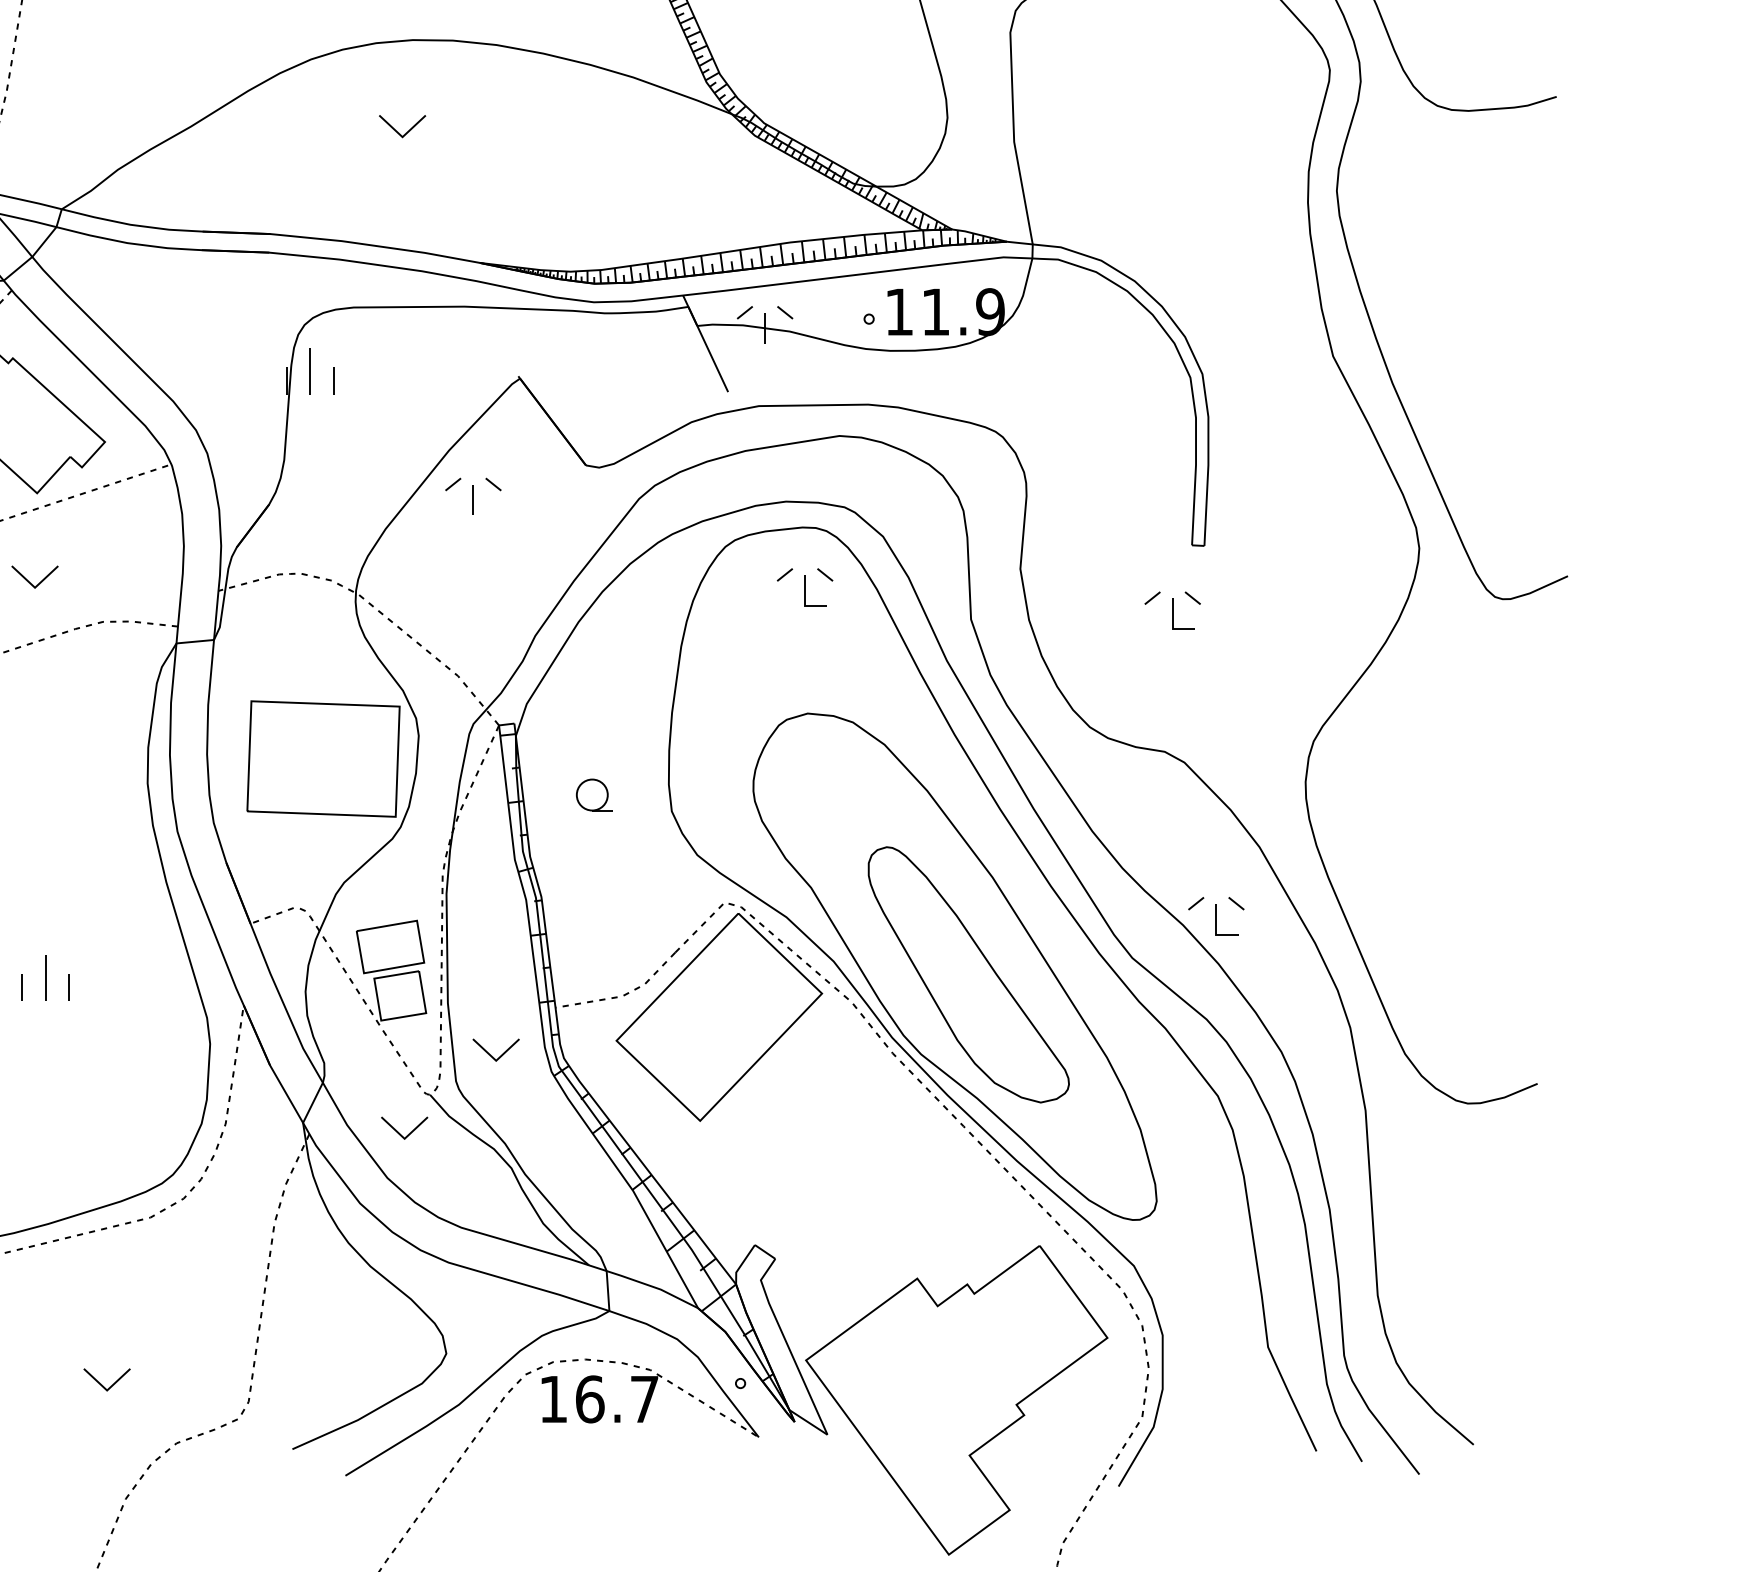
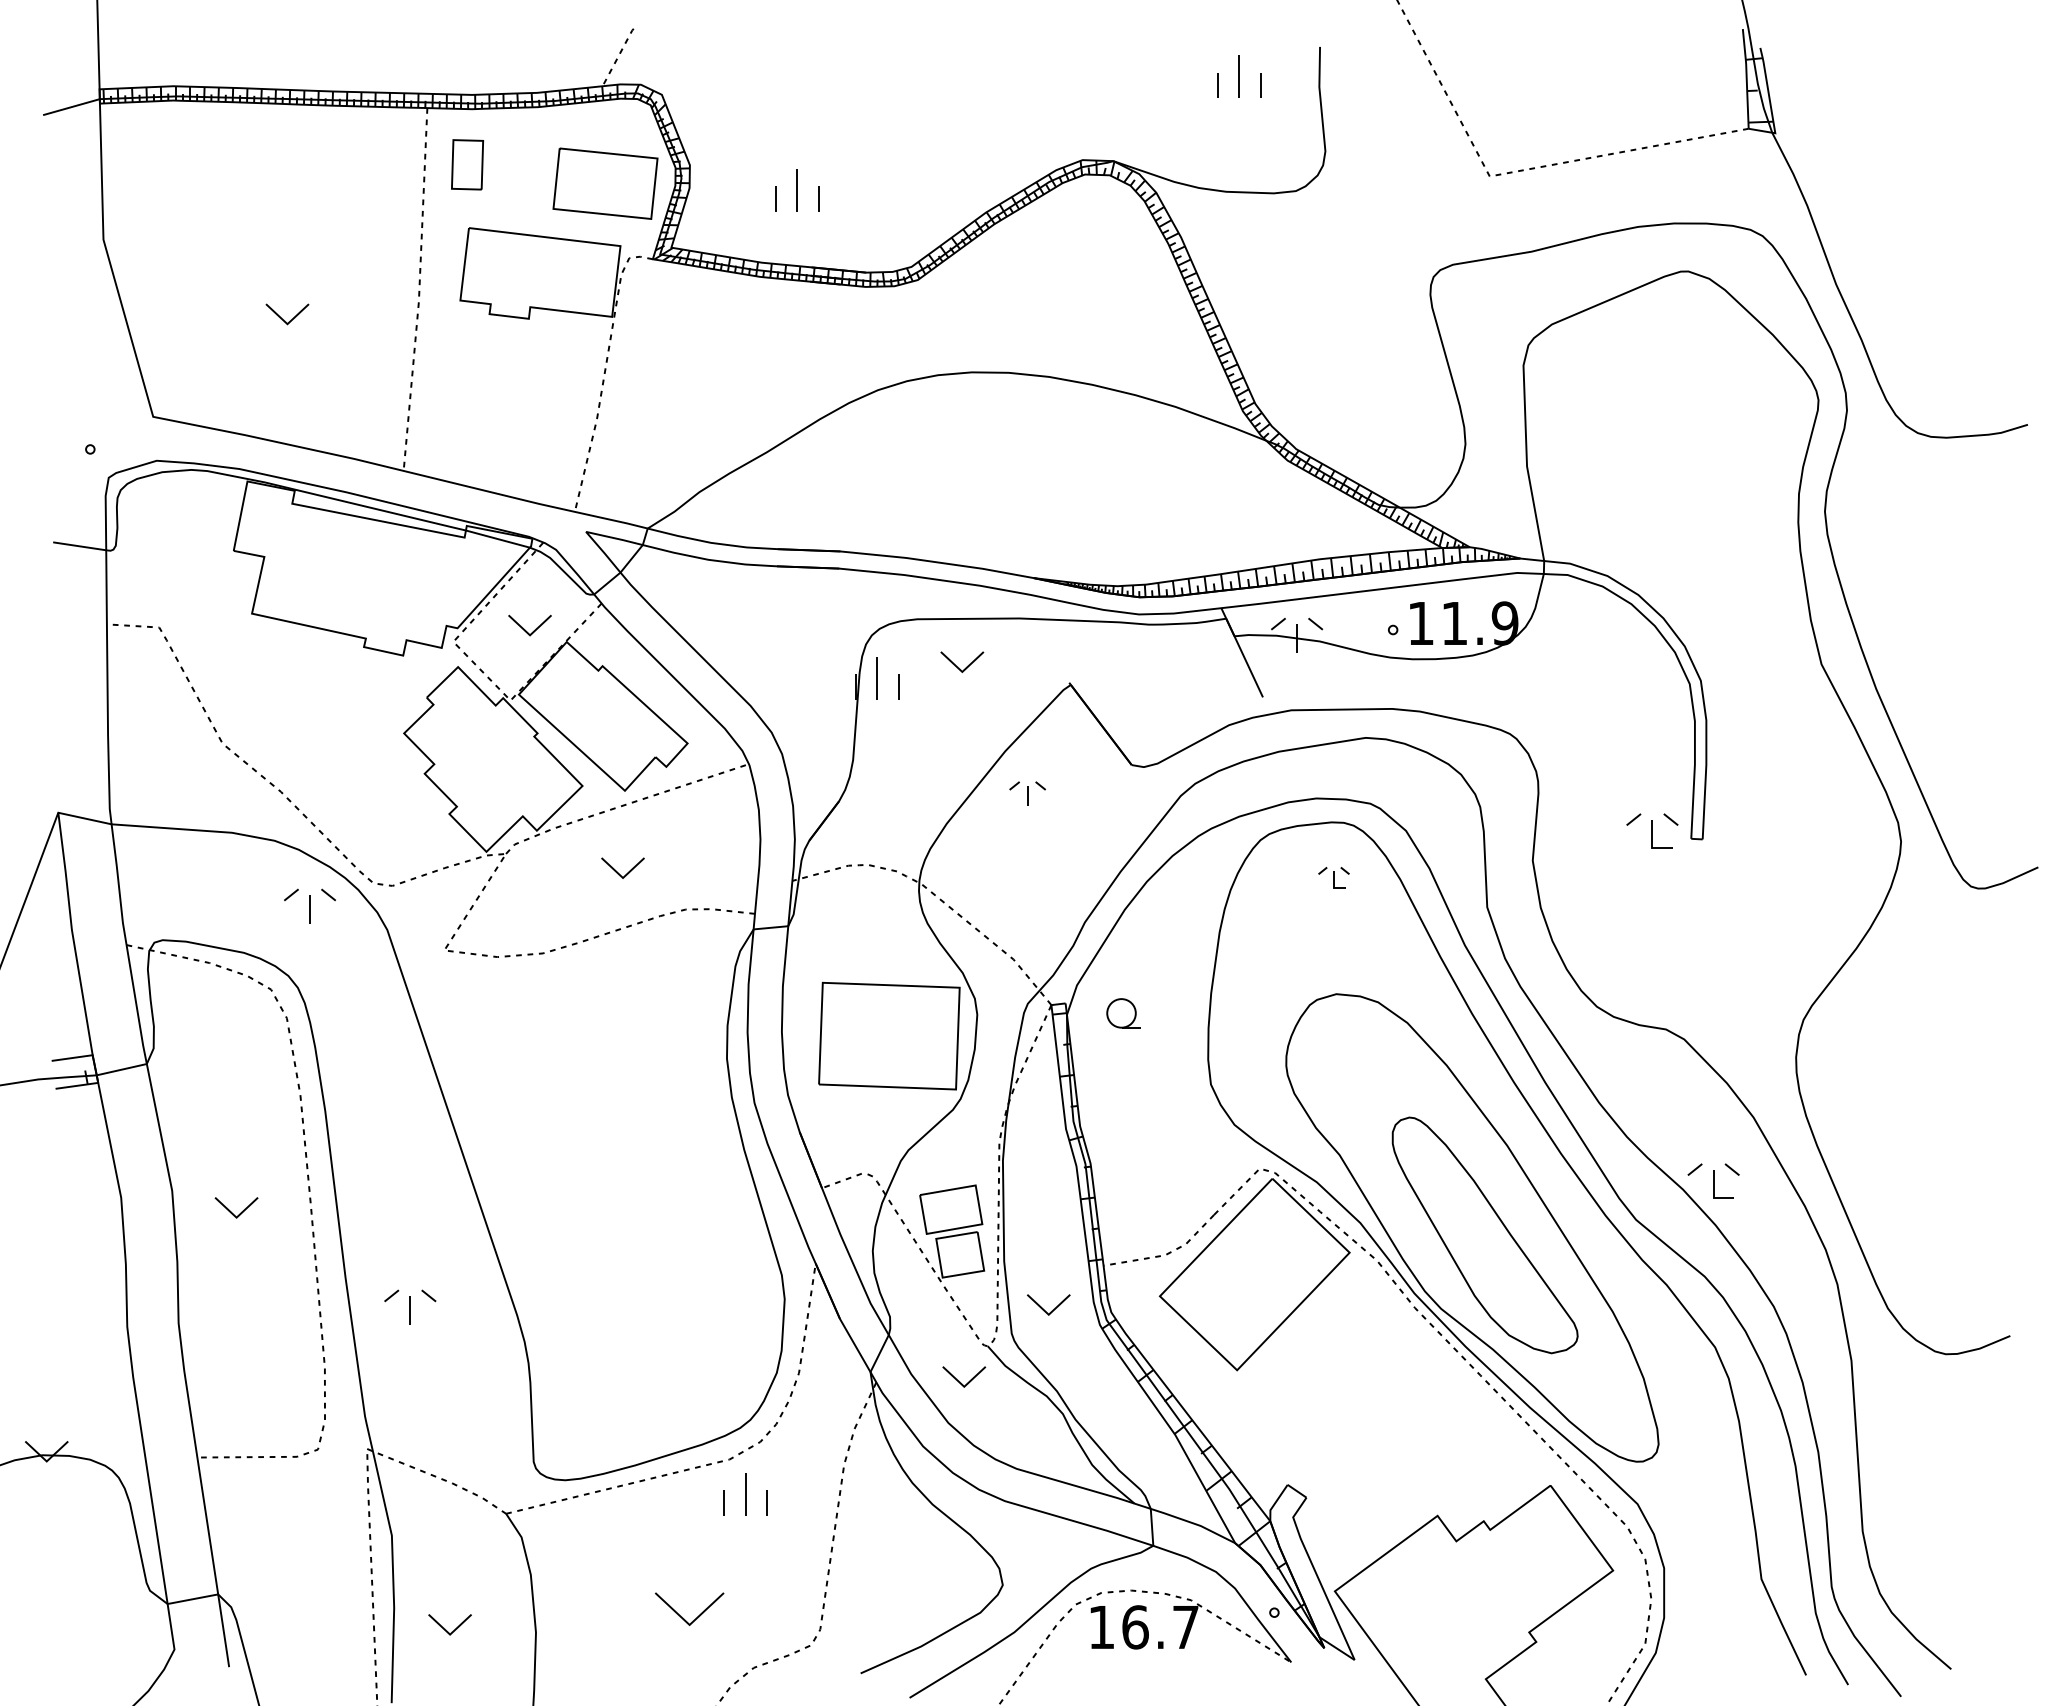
part: (408, 130) -> (967, 665), moved
part: (473, 496) -> (1027, 793), size x0.7
part: (804, 587) -> (1333, 877), size x0.6
part: (1172, 609) -> (1652, 830), moved
part: (594, 795) -> (1123, 1013), moved
part: (45, 978) -> (745, 1494), moved
part: (107, 1380) -> (689, 1609), size x1.6

